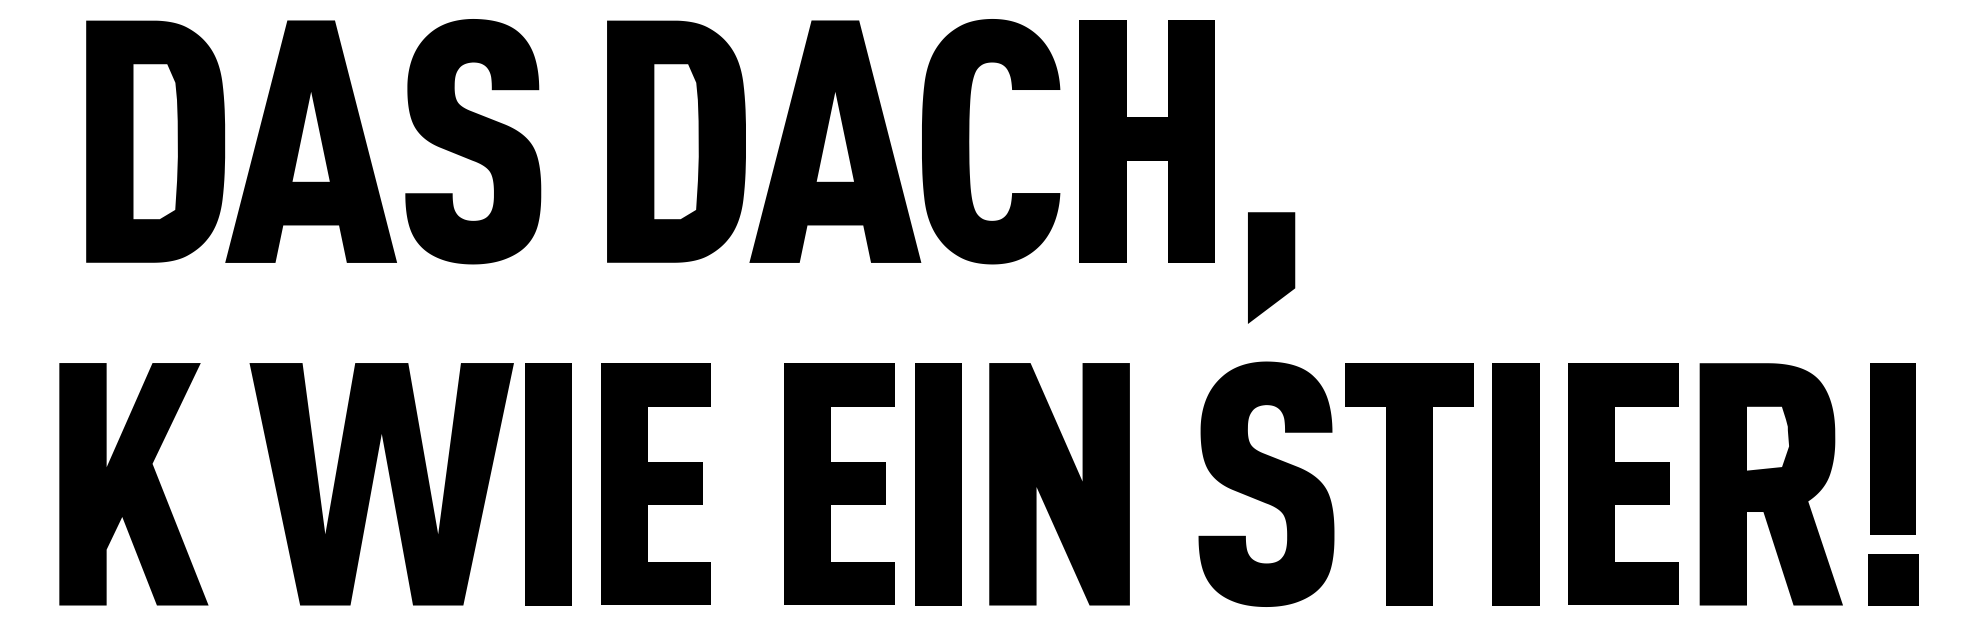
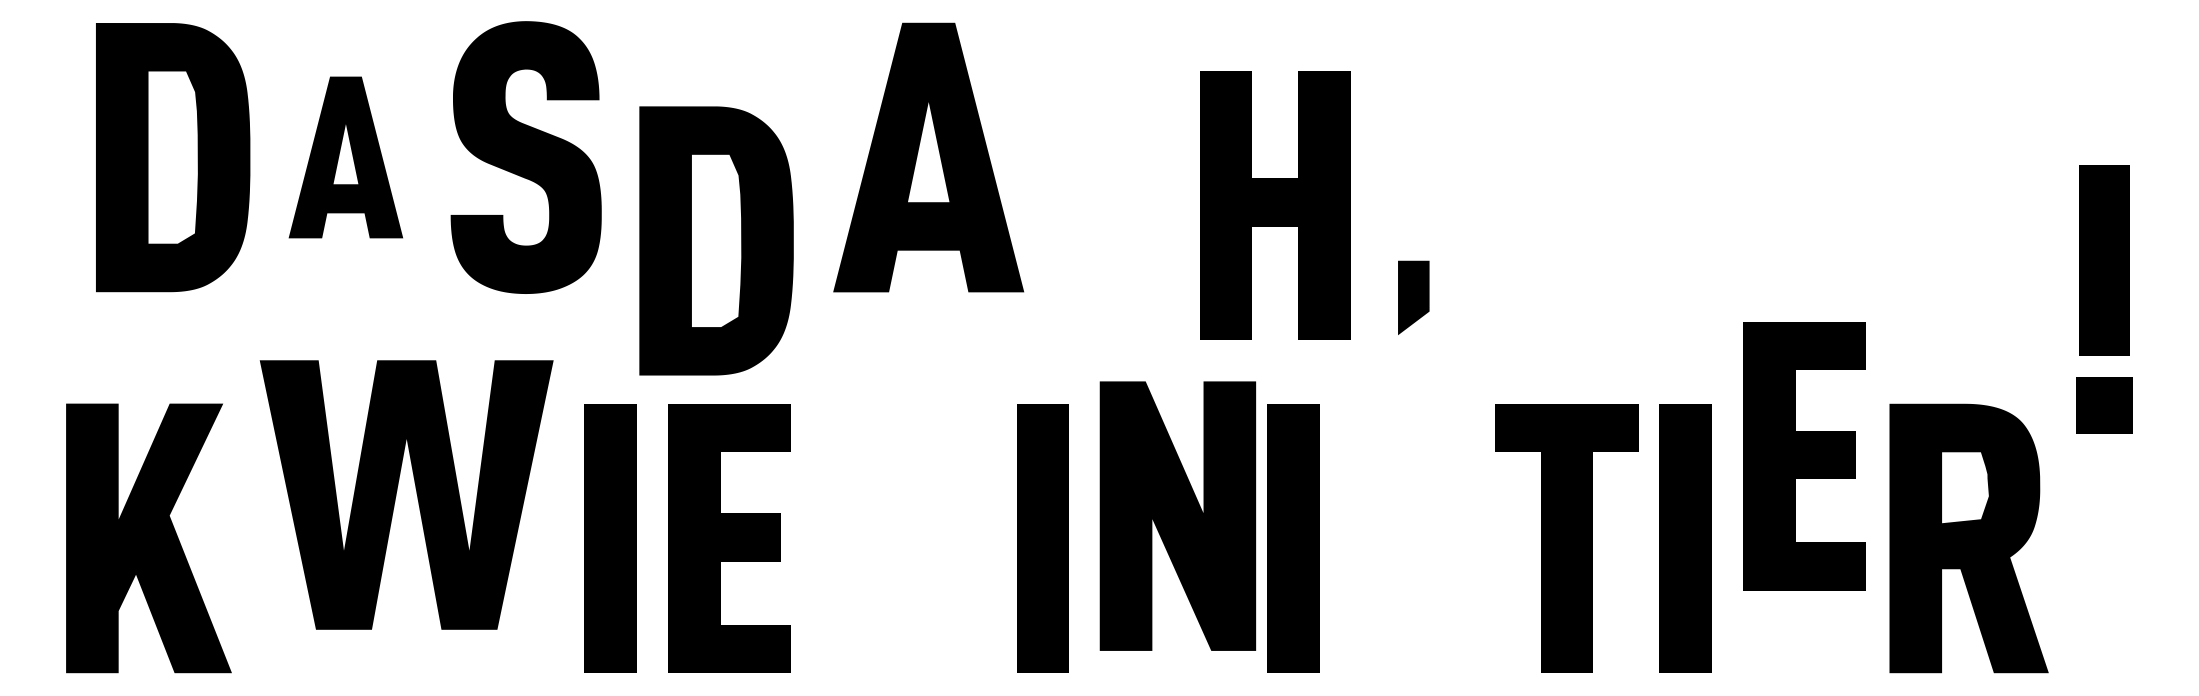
part: (310, 141) -> (345, 157), size x0.6
part: (676, 141) -> (716, 240), moved
fill: (990, 141) -> (1101, 157), removed
part: (1146, 141) -> (1274, 205), moved
part: (1271, 267) -> (1413, 297), size x0.6
part: (373, 480) -> (397, 490), moved
part: (1623, 483) -> (1804, 455), moved
fill: (839, 484) -> (933, 538), removed
part: (1059, 484) -> (1177, 516), moved
part: (1163, 484) -> (1293, 538), added
fill: (1266, 484) -> (1407, 538), removed
part: (1893, 484) -> (2104, 299), moved

